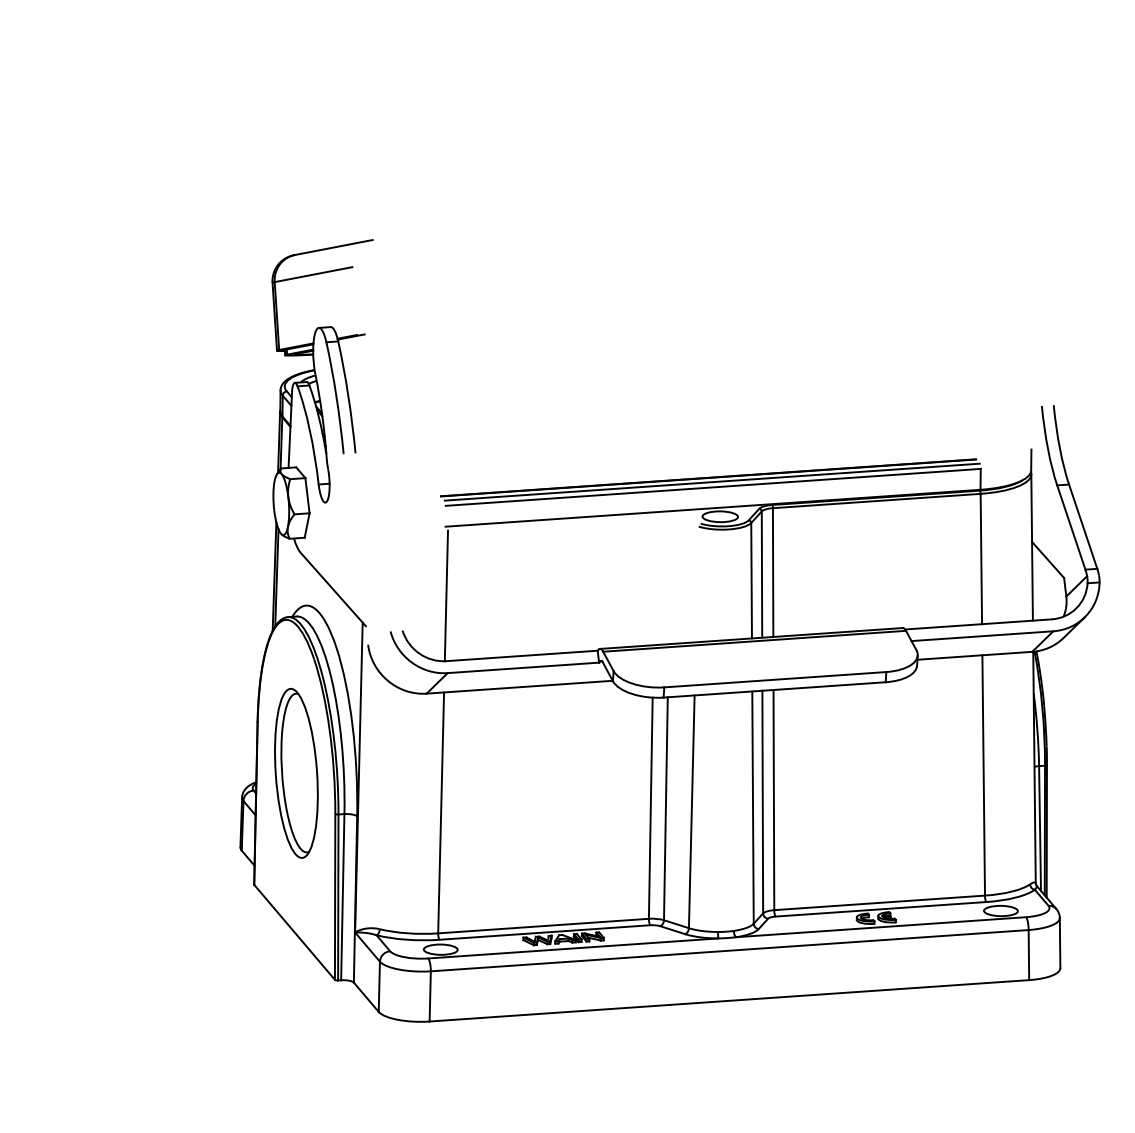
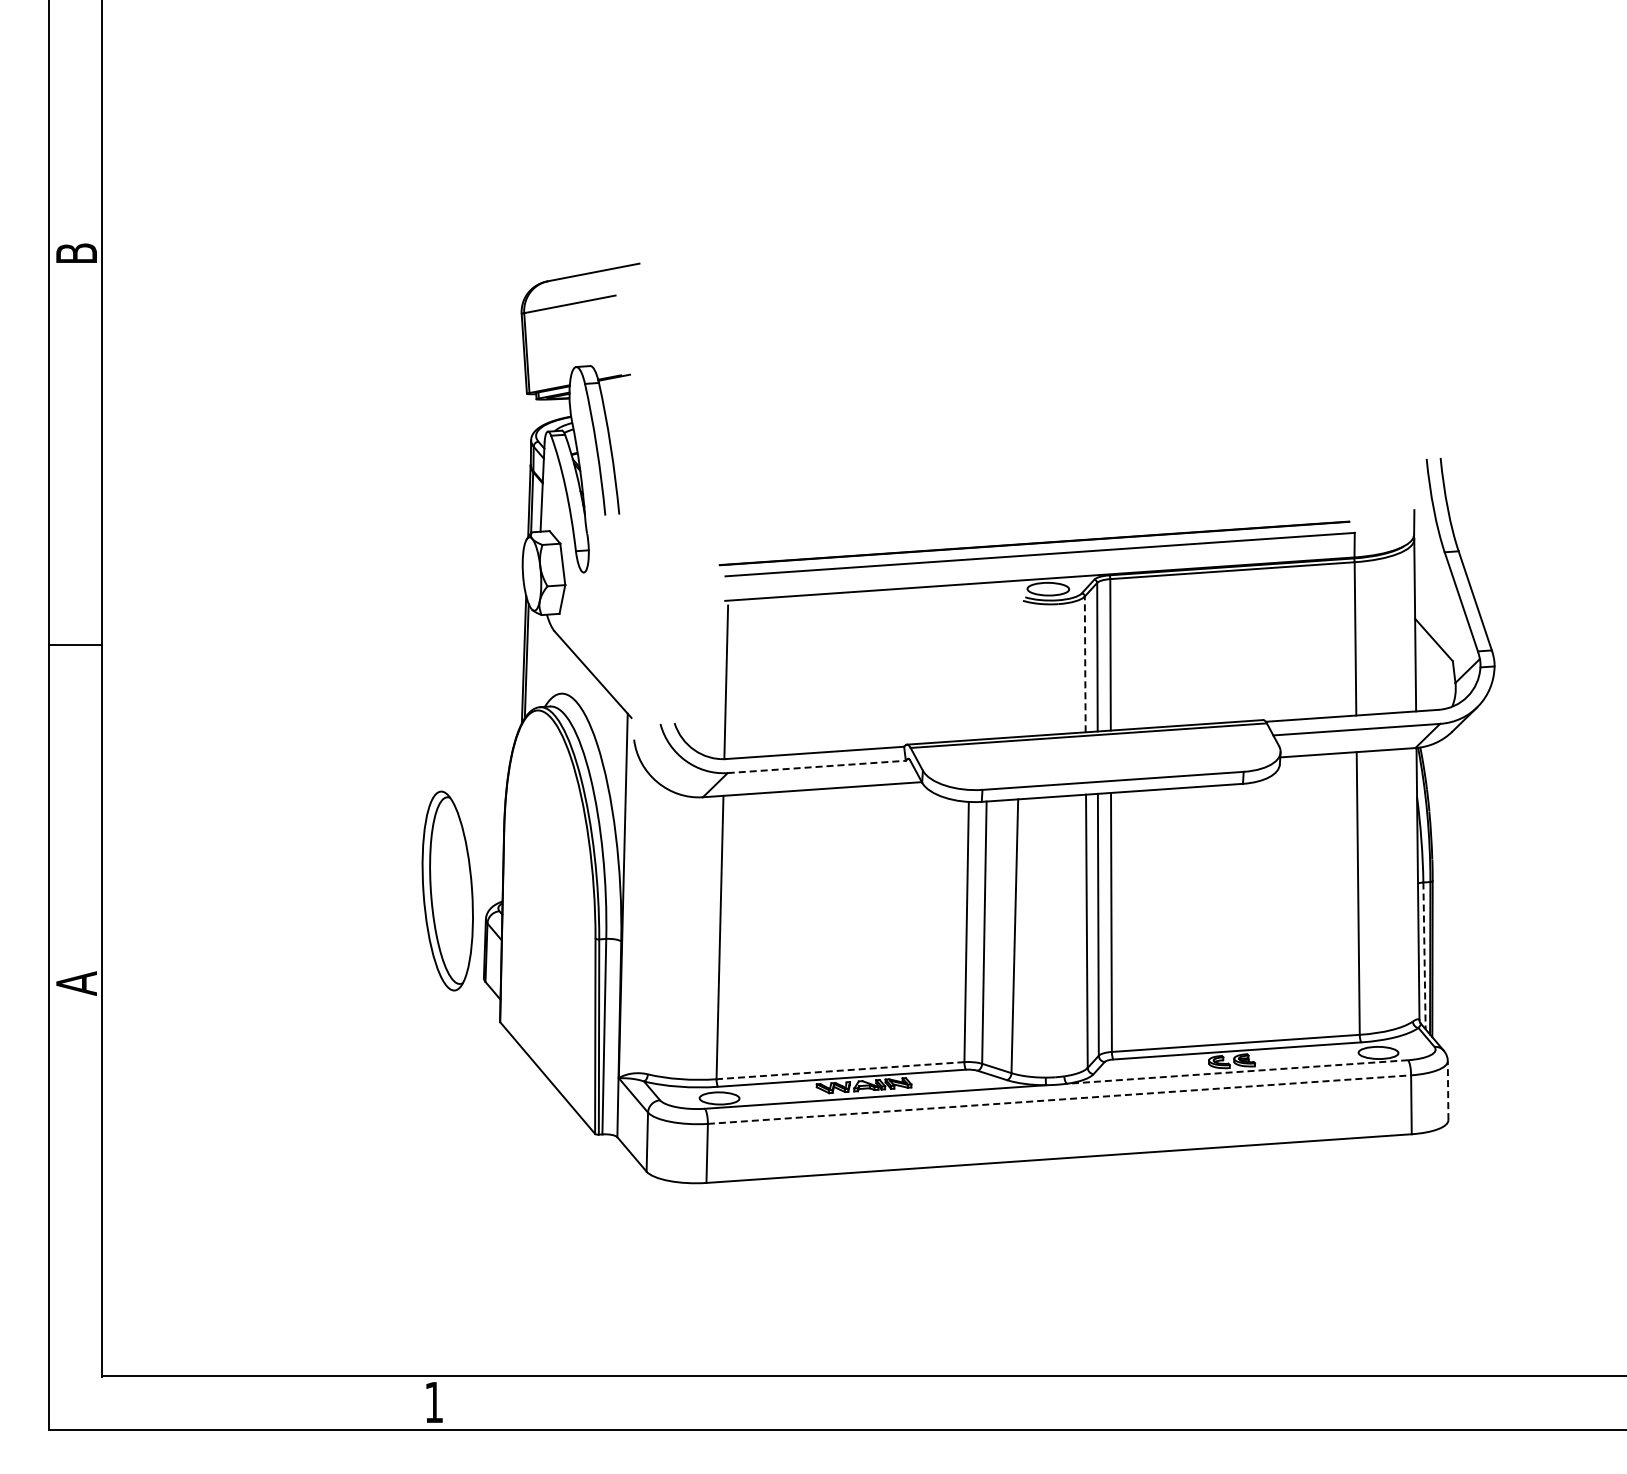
line: (711, 482) -> (1038, 548), removed
line: (751, 580) -> (1085, 664), solid -> dashed
line: (524, 667) -> (817, 766), solid -> dashed
part: (296, 772) -> (447, 890), moved
line: (1040, 829) -> (1424, 956), solid -> dashed
line: (542, 925) -> (839, 1070), solid -> dashed
line: (881, 927) -> (1237, 1072), solid -> dashed
line: (1060, 942) -> (1448, 1090), solid -> dashed
line: (730, 950) -> (1060, 1099), solid -> dashed

